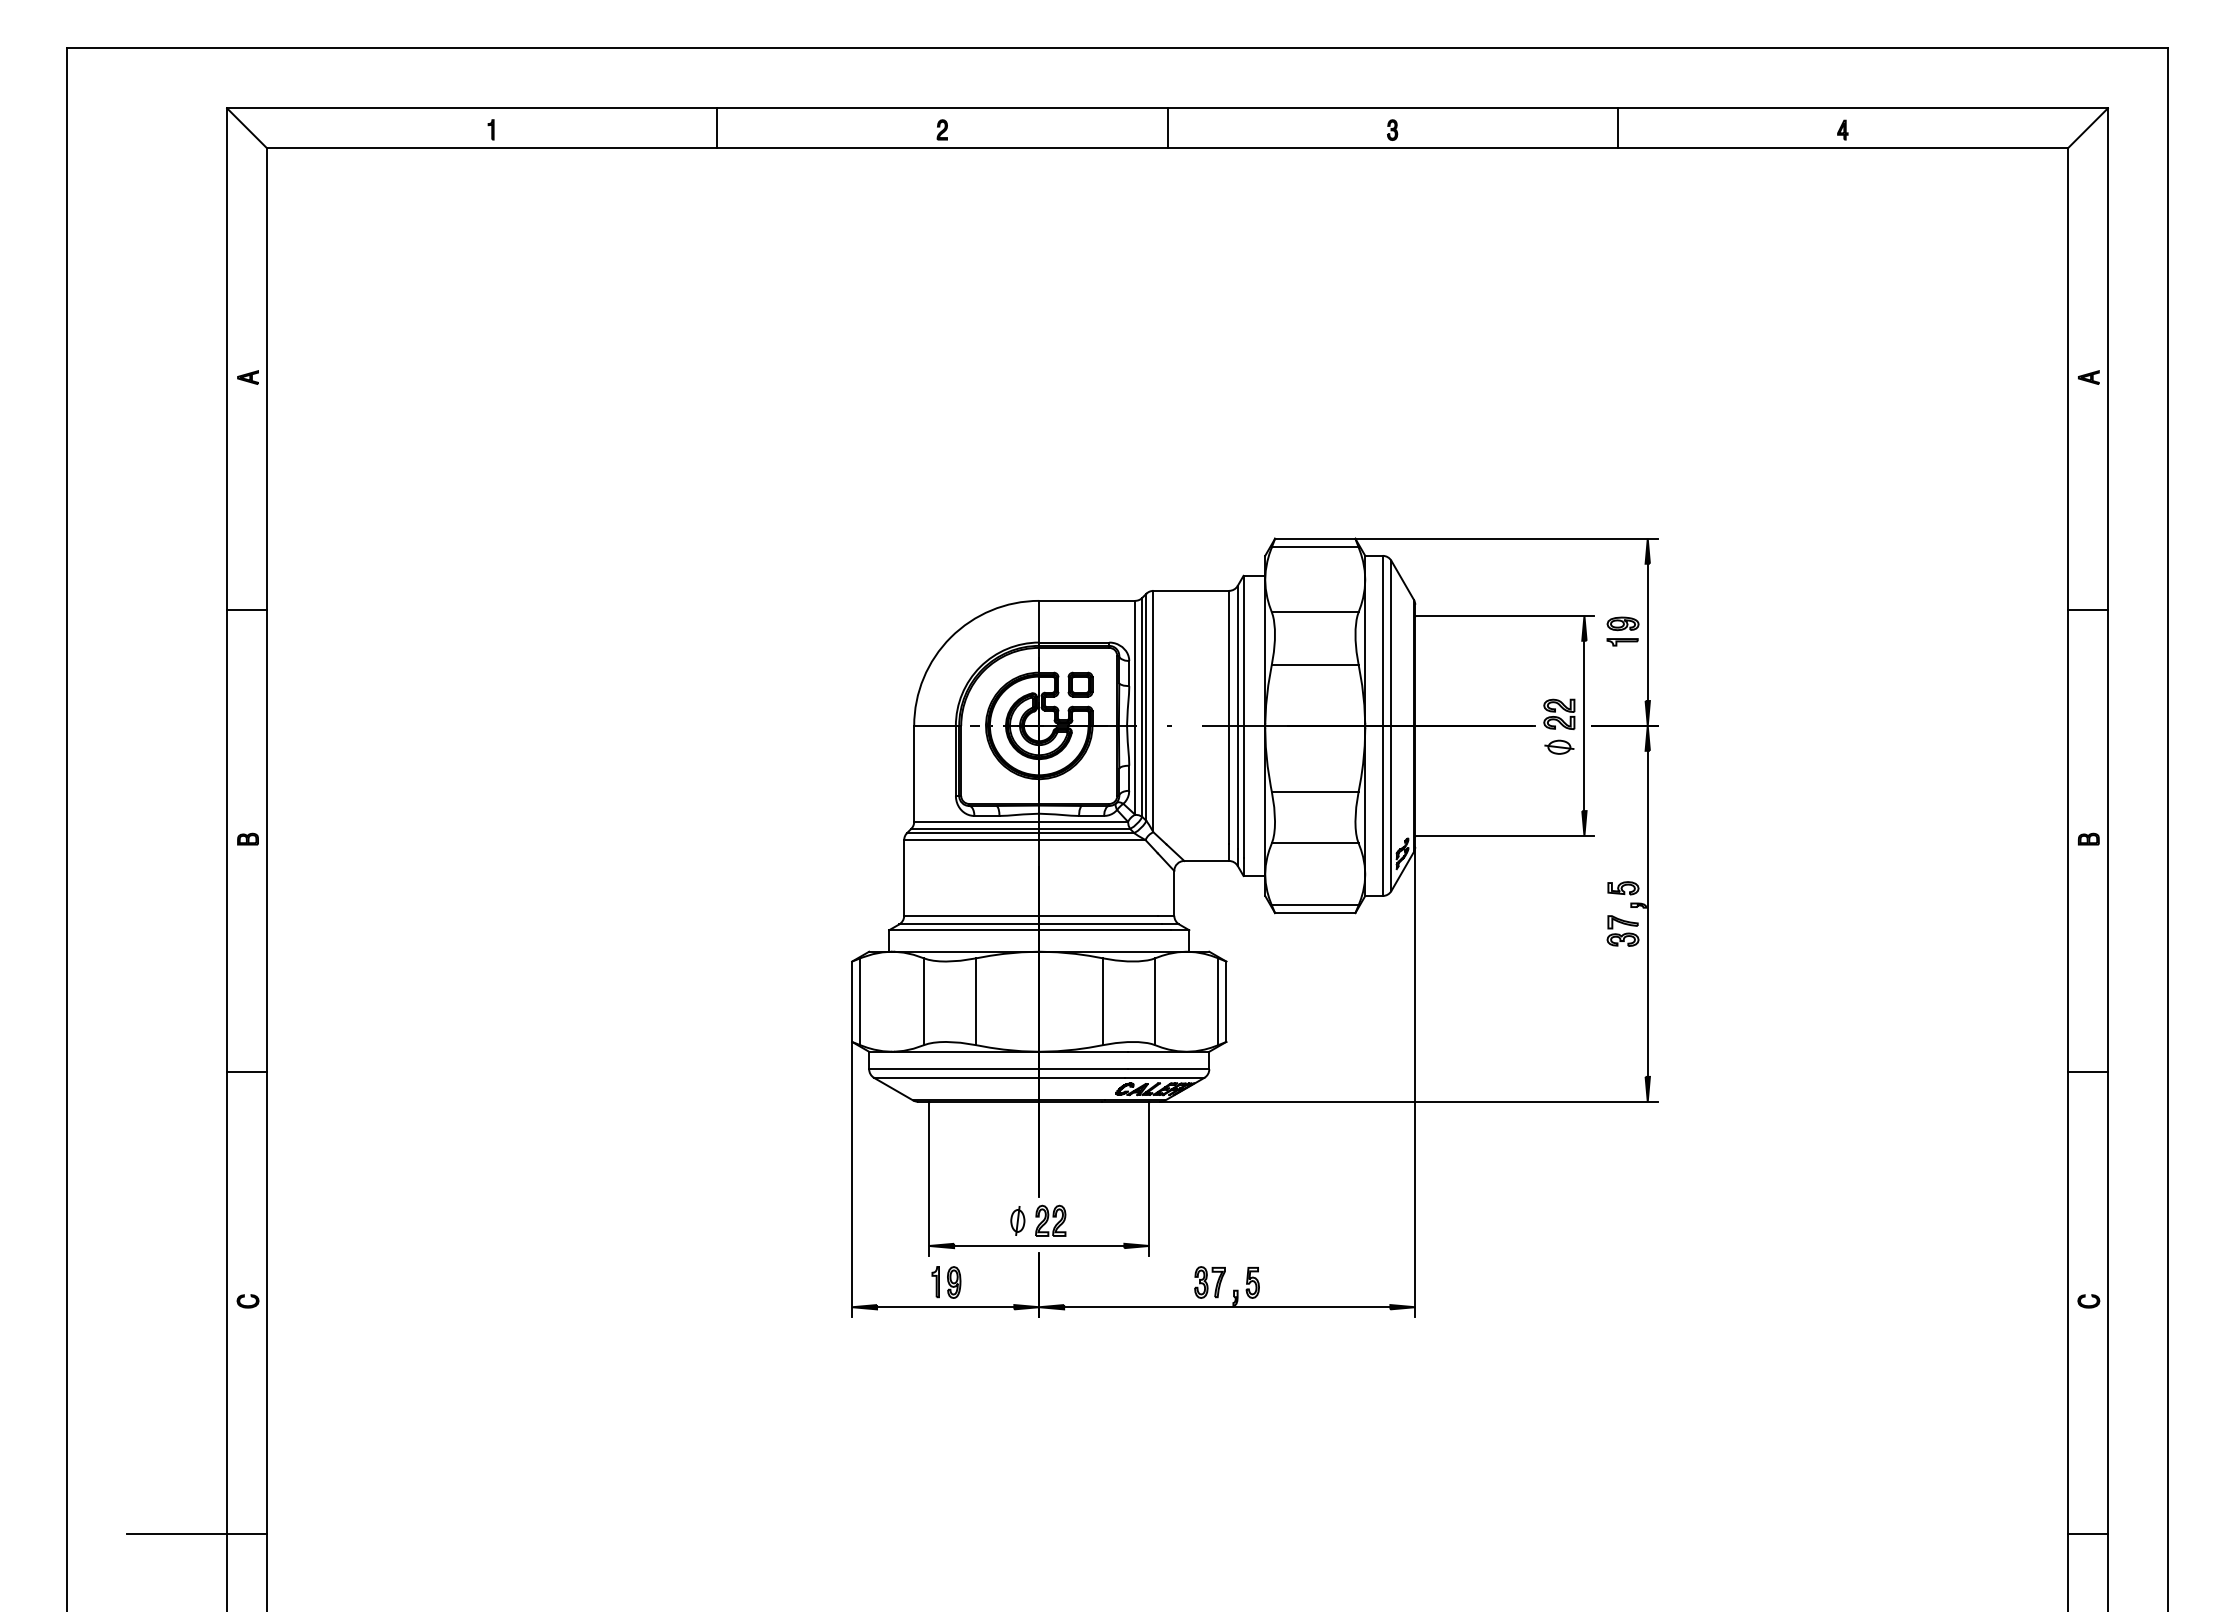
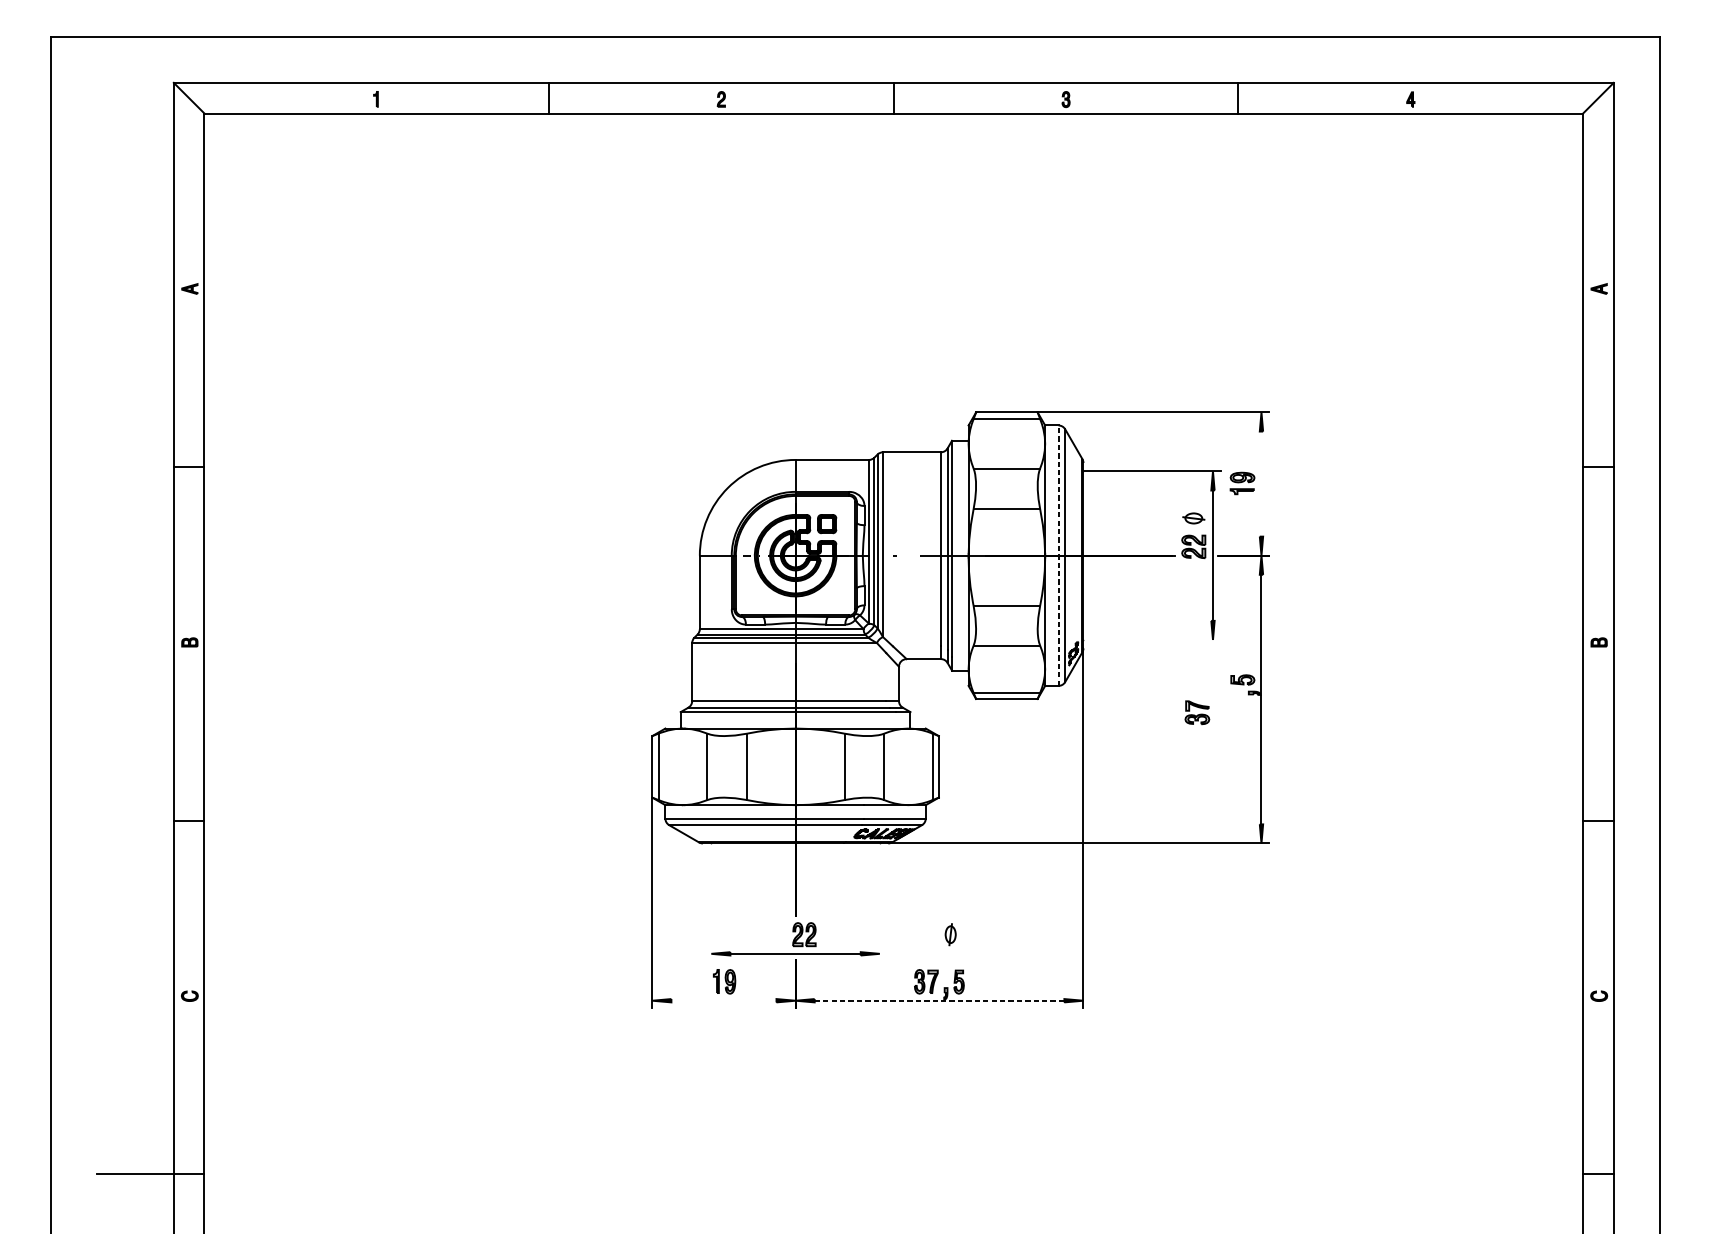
line: (1647, 632) -> (1261, 484), removed
line: (1382, 725) -> (1058, 555), solid -> dashed
part: (1559, 746) -> (1193, 517), moved
line: (1504, 835) -> (1151, 639), removed
part: (1622, 930) -> (1196, 712), moved
line: (929, 1178) -> (711, 902), removed
line: (1149, 1178) -> (879, 902), removed
part: (1017, 1220) -> (950, 934), moved
line: (945, 1307) -> (723, 1000), removed
line: (1227, 1307) -> (939, 1000), solid -> dashed

